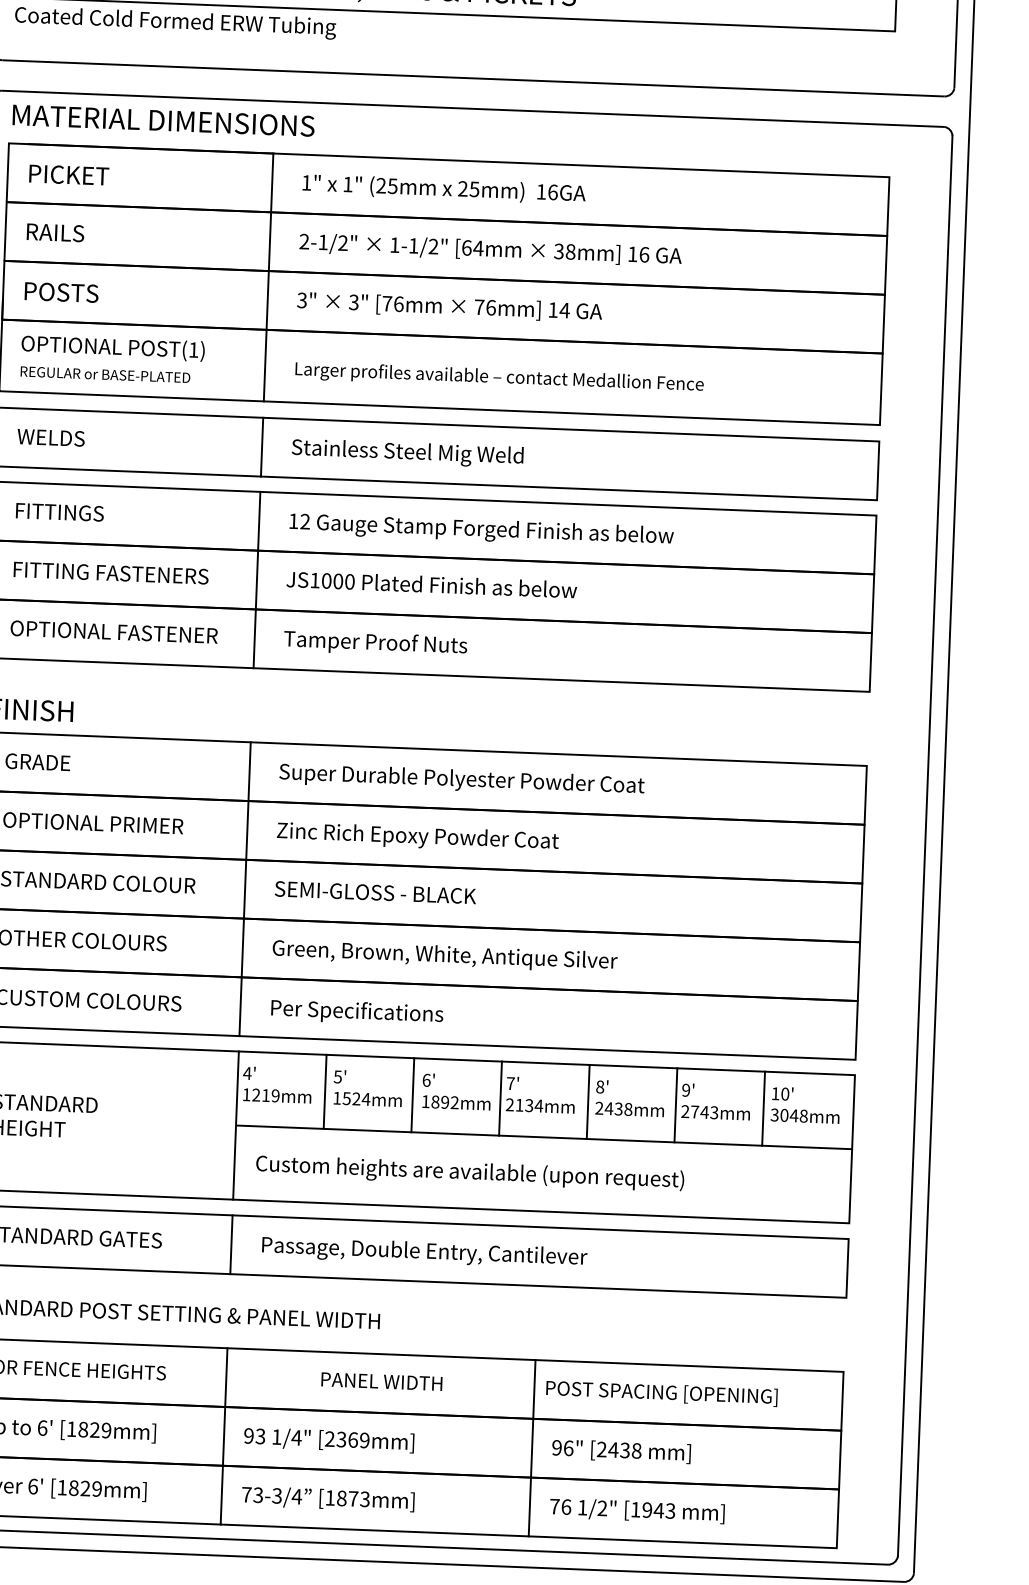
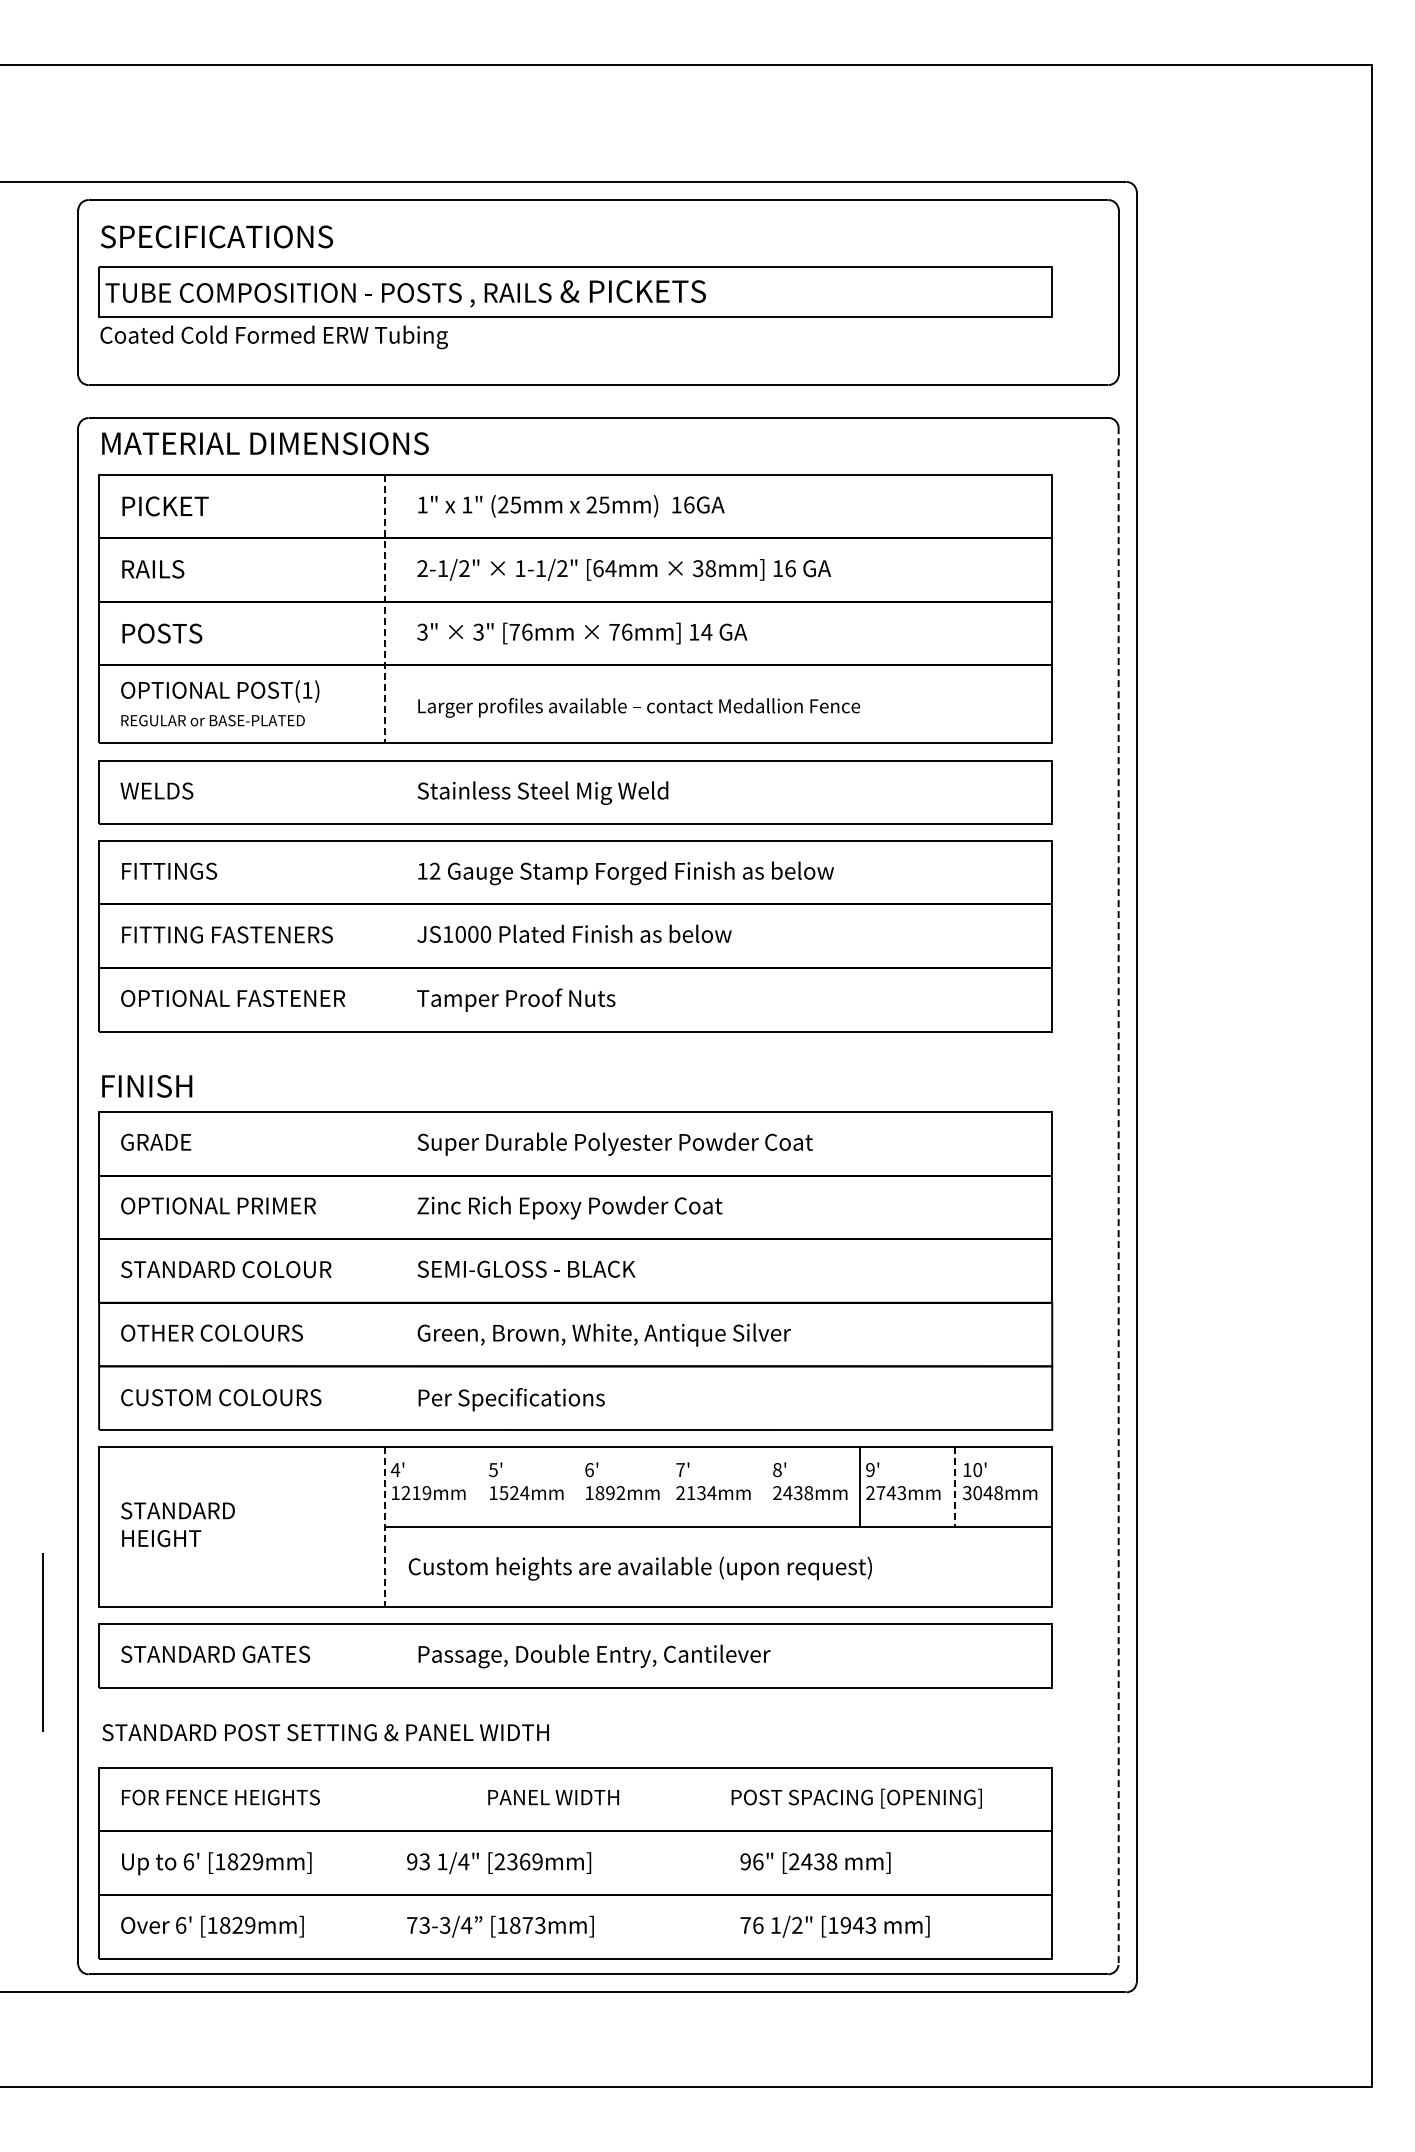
line: (268, 278) -> (385, 609), solid -> dashed
line: (262, 447) -> (385, 792), removed
line: (257, 579) -> (385, 935), removed
line: (925, 846) -> (1118, 1196), solid -> dashed
line: (245, 888) -> (385, 1270), removed
line: (325, 1091) -> (480, 1486), removed
line: (413, 1095) -> (575, 1486), removed
line: (500, 1098) -> (670, 1486), removed
line: (588, 1101) -> (765, 1486), removed
line: (763, 1109) -> (954, 1487), solid -> dashed
line: (236, 1126) -> (385, 1527), solid -> dashed
line: (231, 1244) -> (385, 1655), removed
line: (224, 1435) -> (385, 1862), removed
line: (531, 1447) -> (718, 1862), removed

